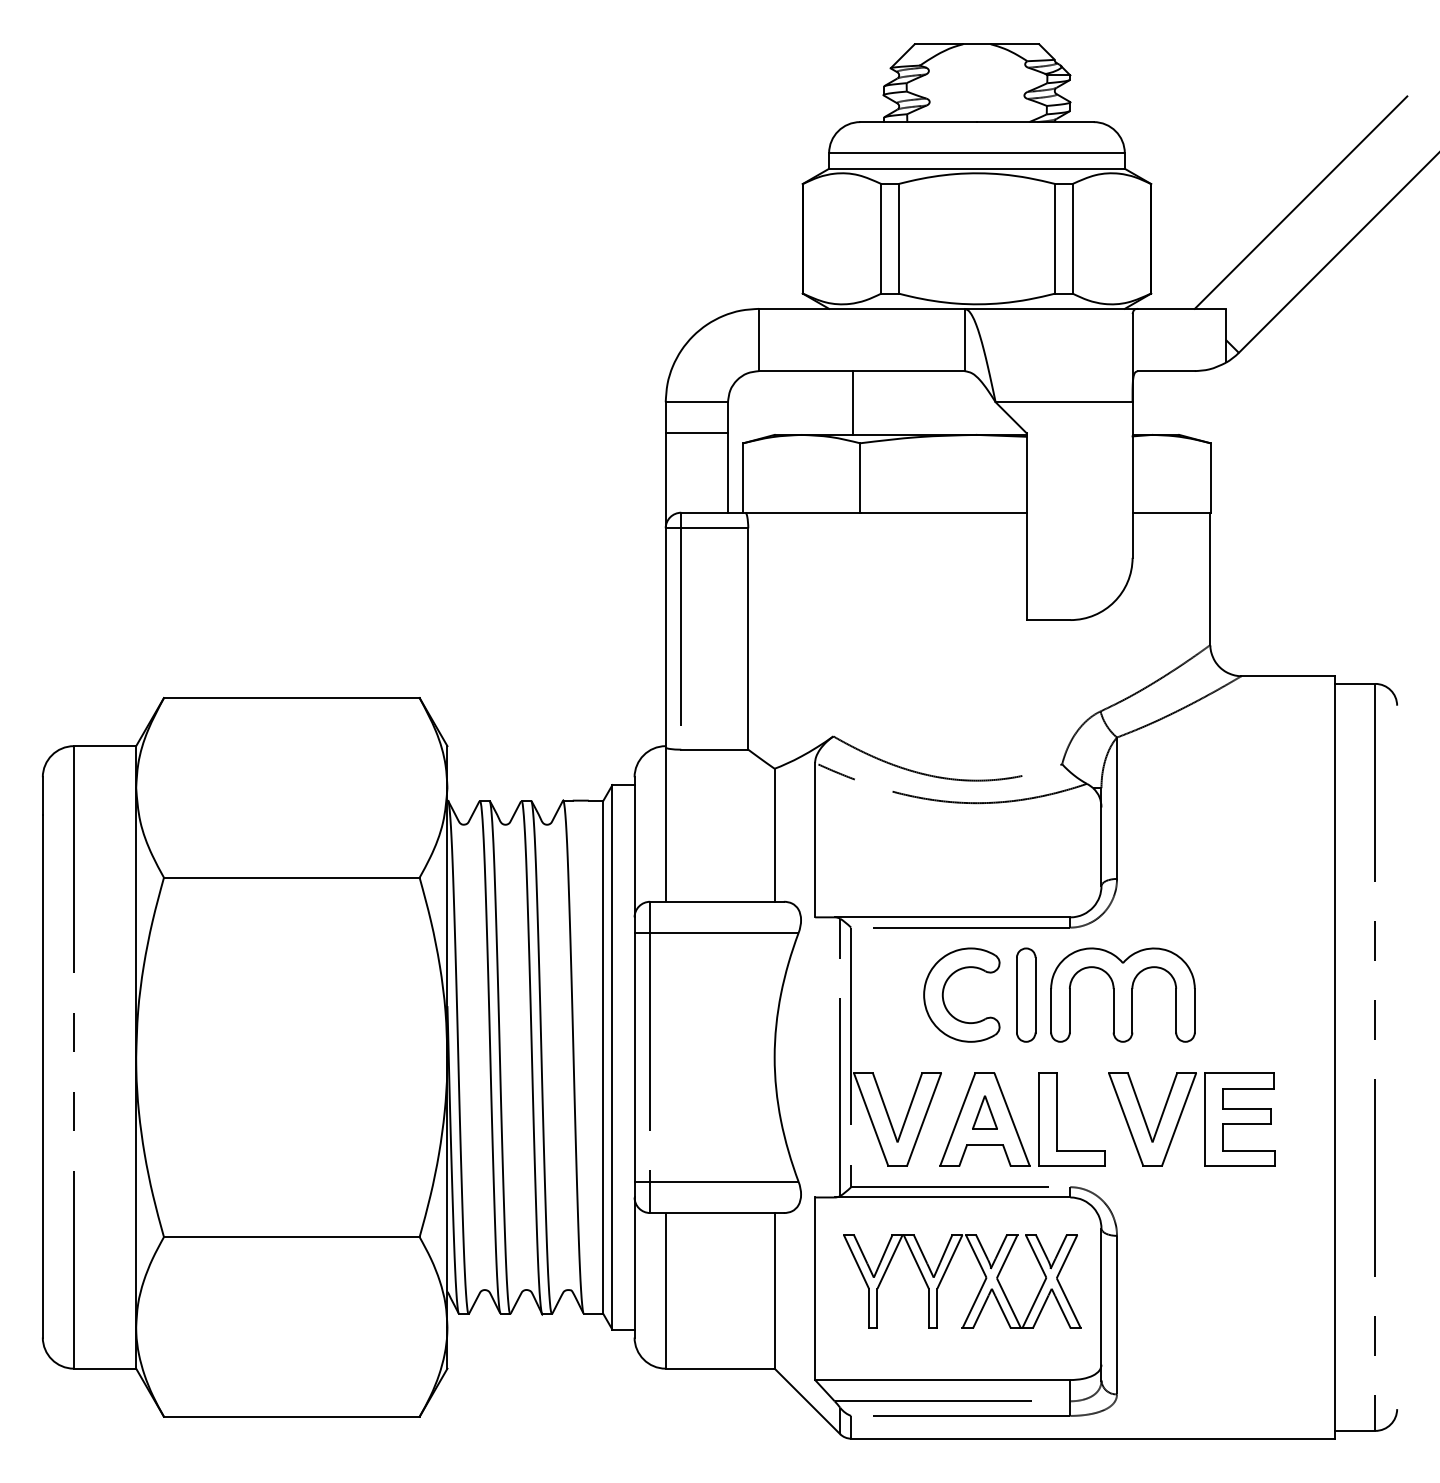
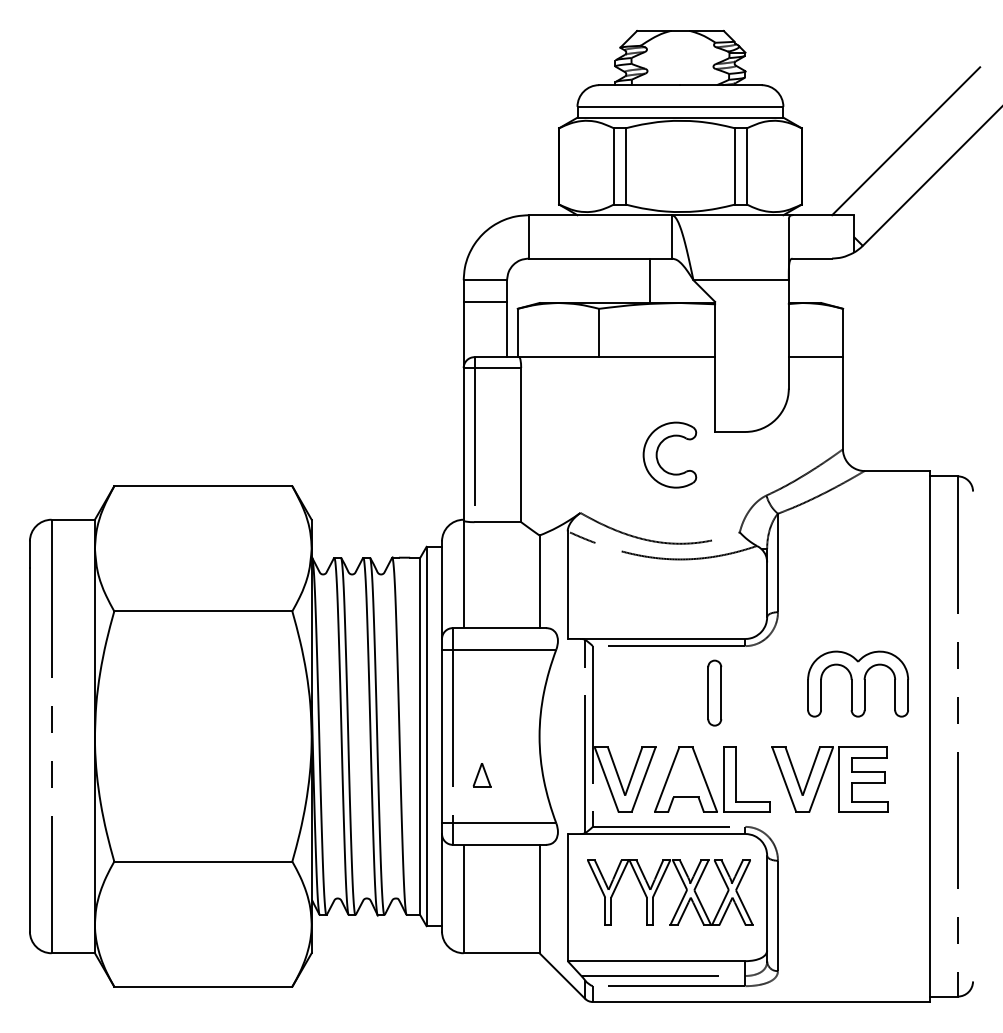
line: (853, 402) -> (650, 280), moved
part: (945, 988) -> (658, 450), moved
part: (1122, 994) -> (857, 683), moved
part: (984, 1113) -> (481, 775), moved

